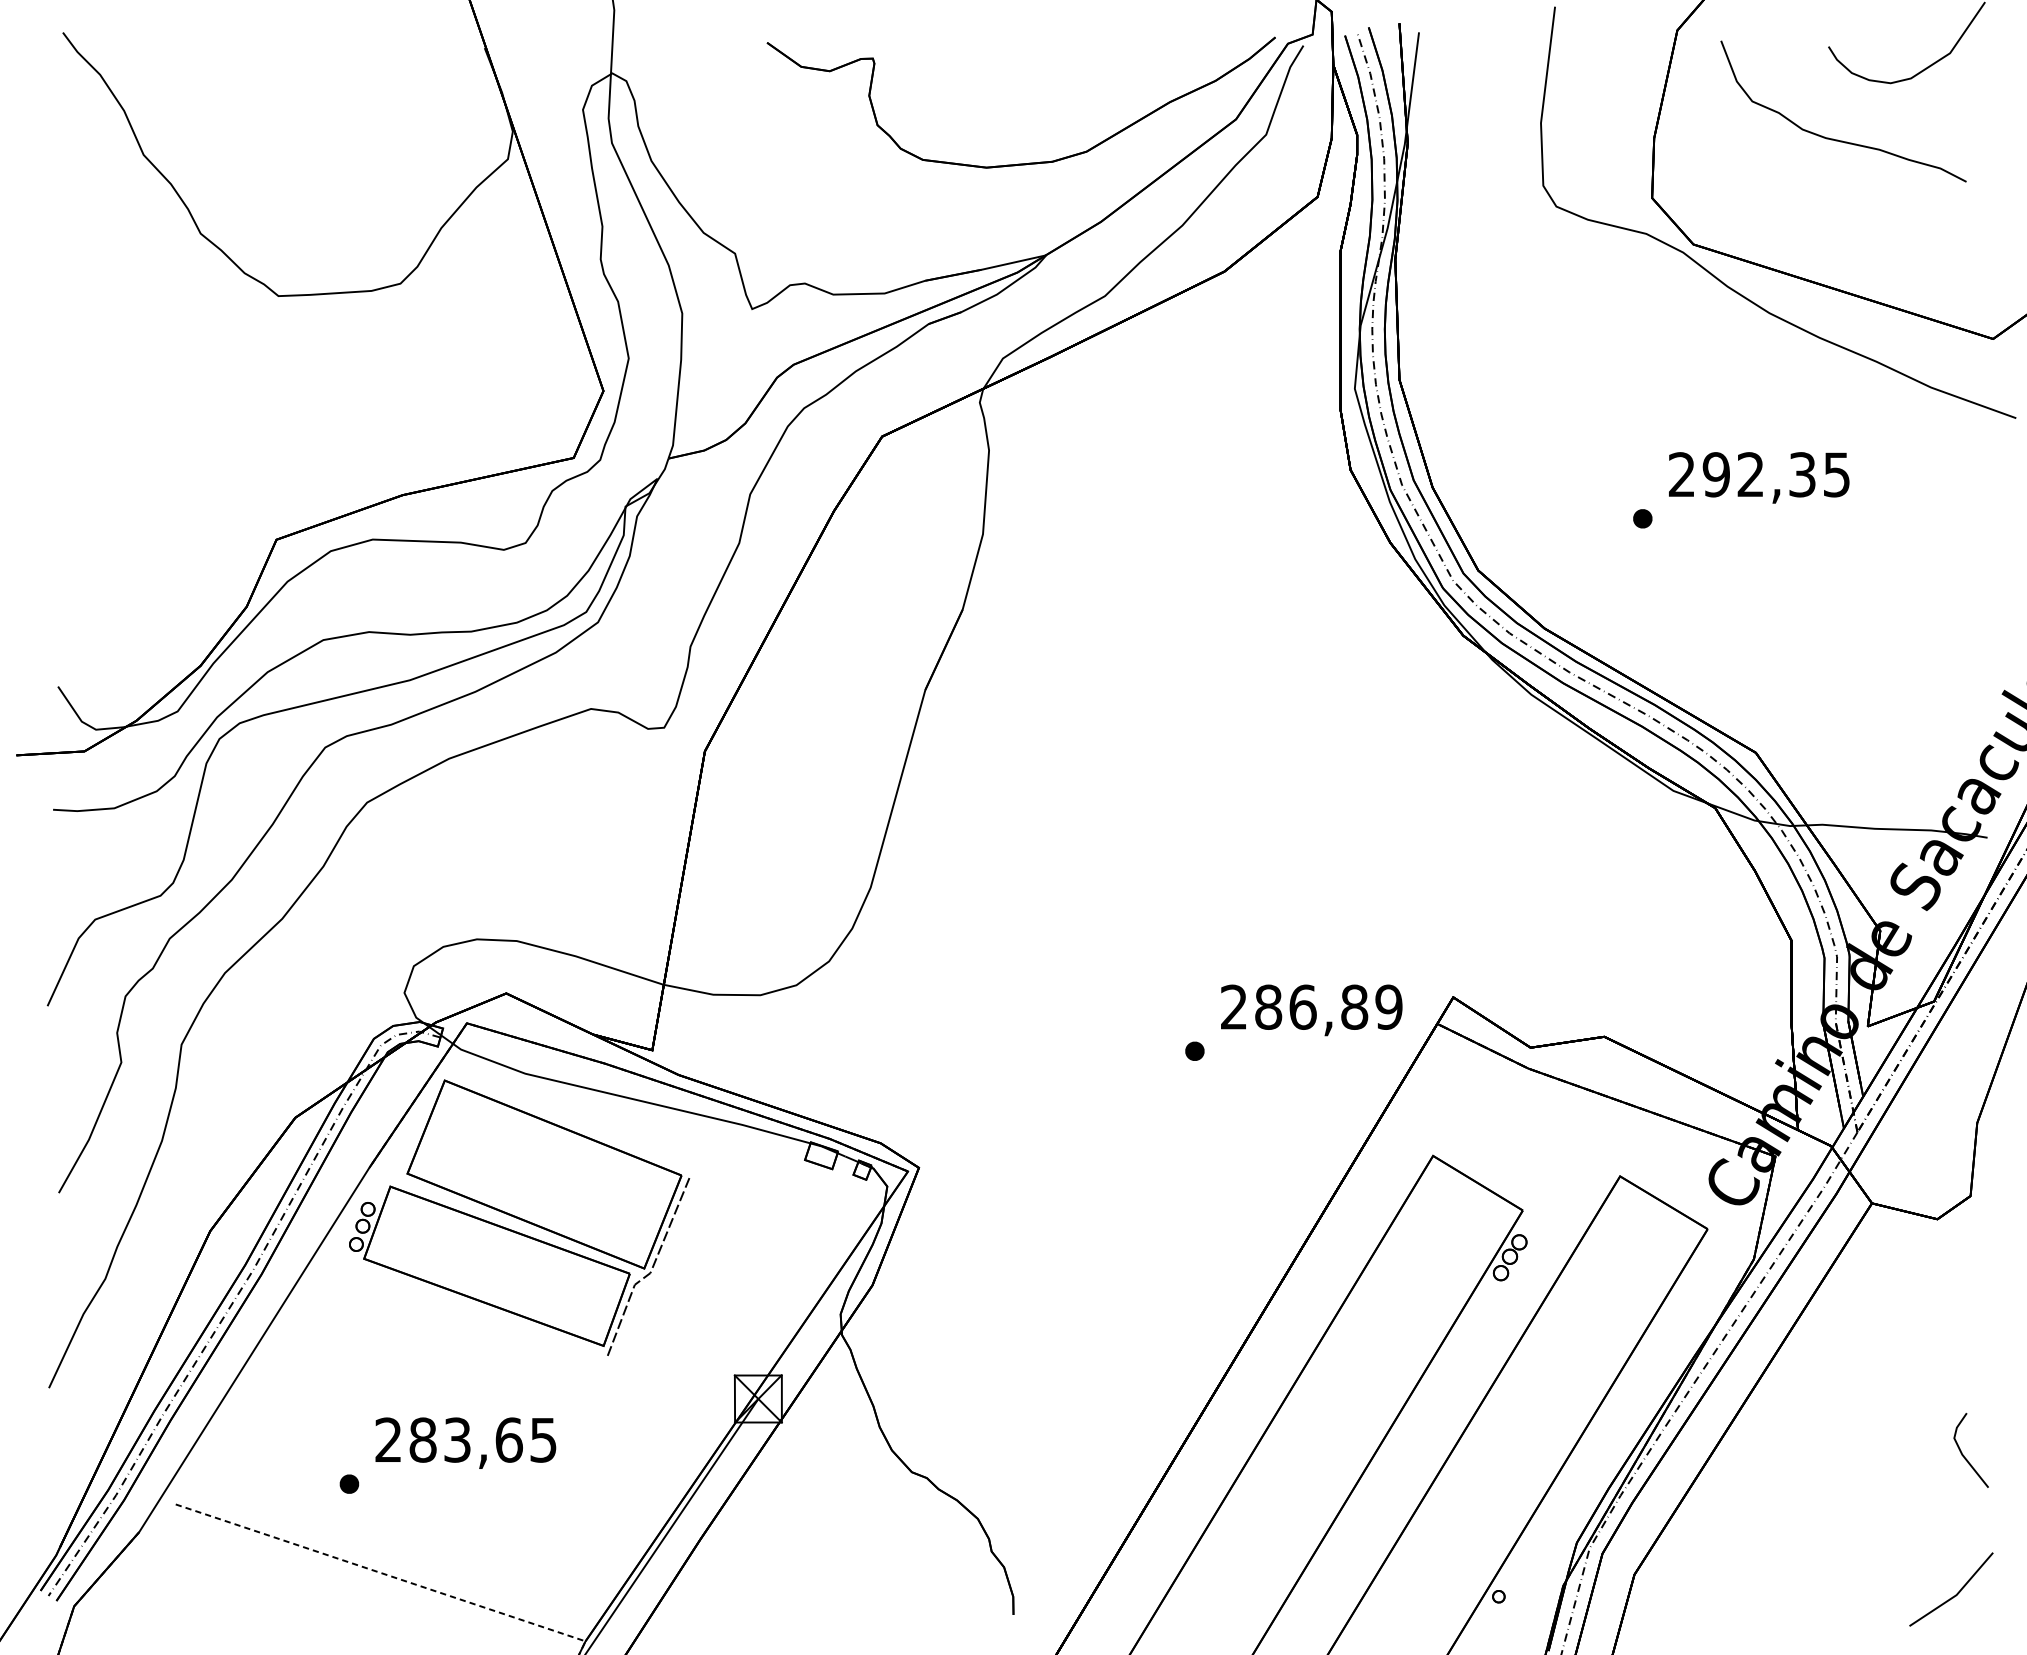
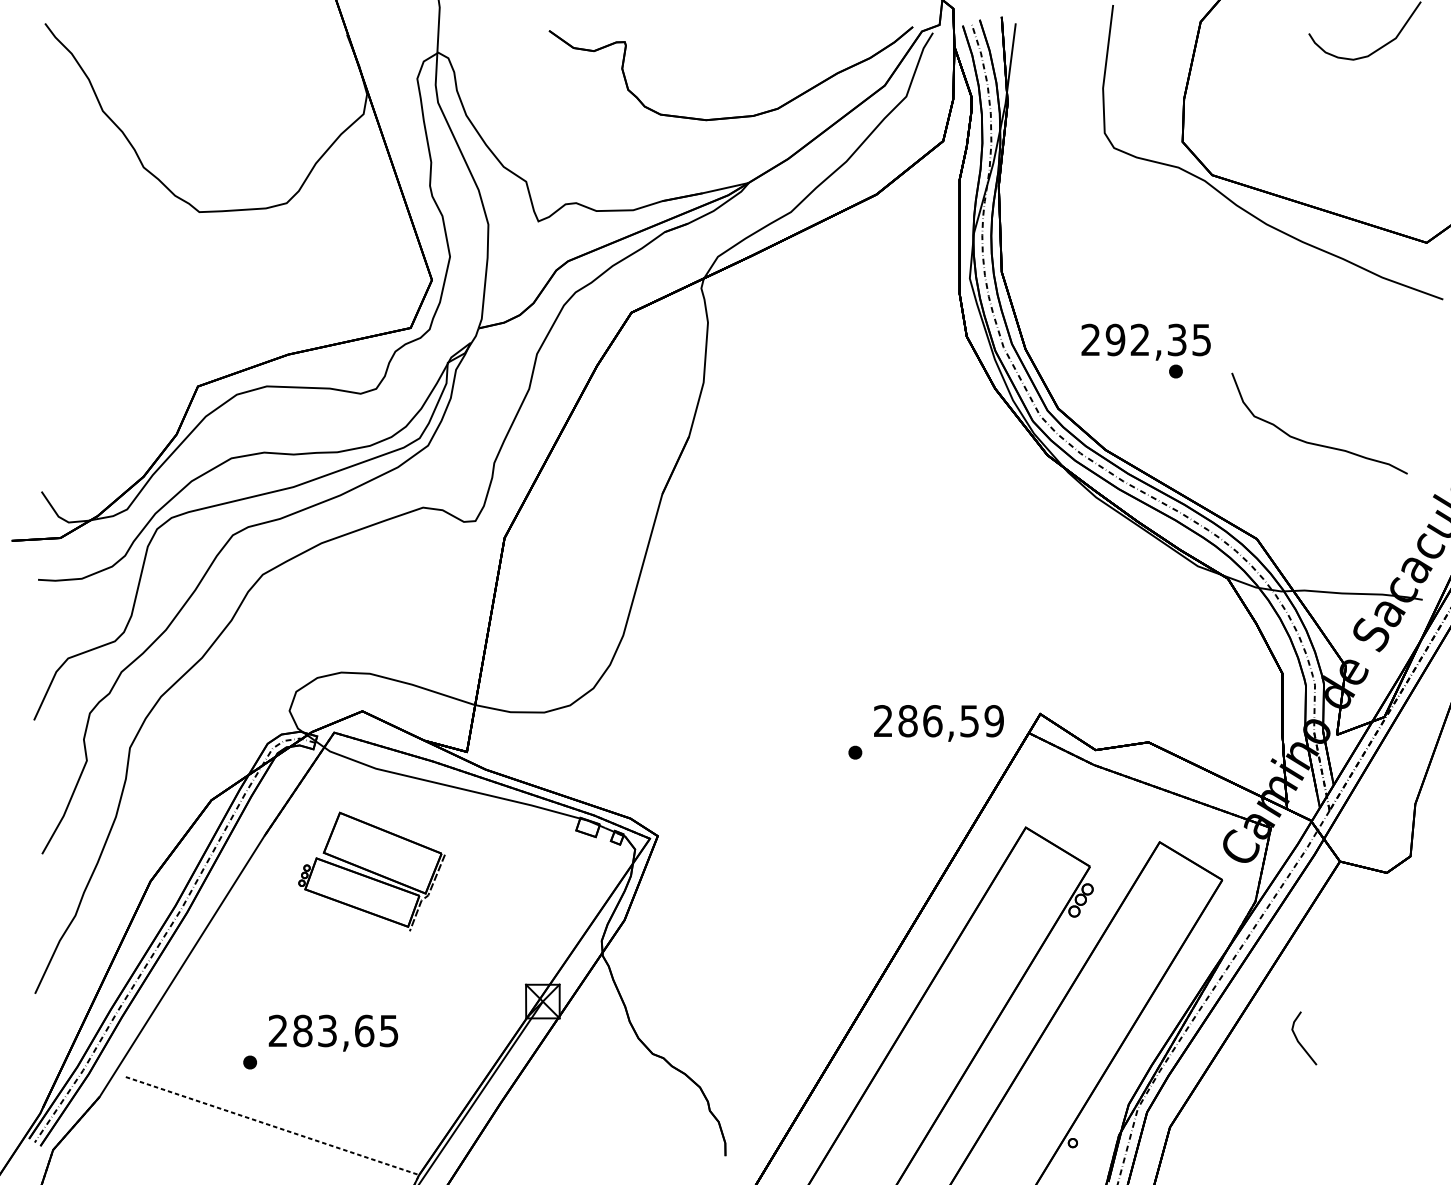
curve: (1838, 139) -> (1316, 443), moved
text: (1759, 477) -> (1146, 341), moved
text: (1354, 1006) -> (969, 720), 286,89 -> 286,59
part: (519, 1217) -> (371, 871), size x0.6
line: (1964, 1455) -> (1299, 1042), moved
line: (1956, 1593) -> (1400, 1140), removed

